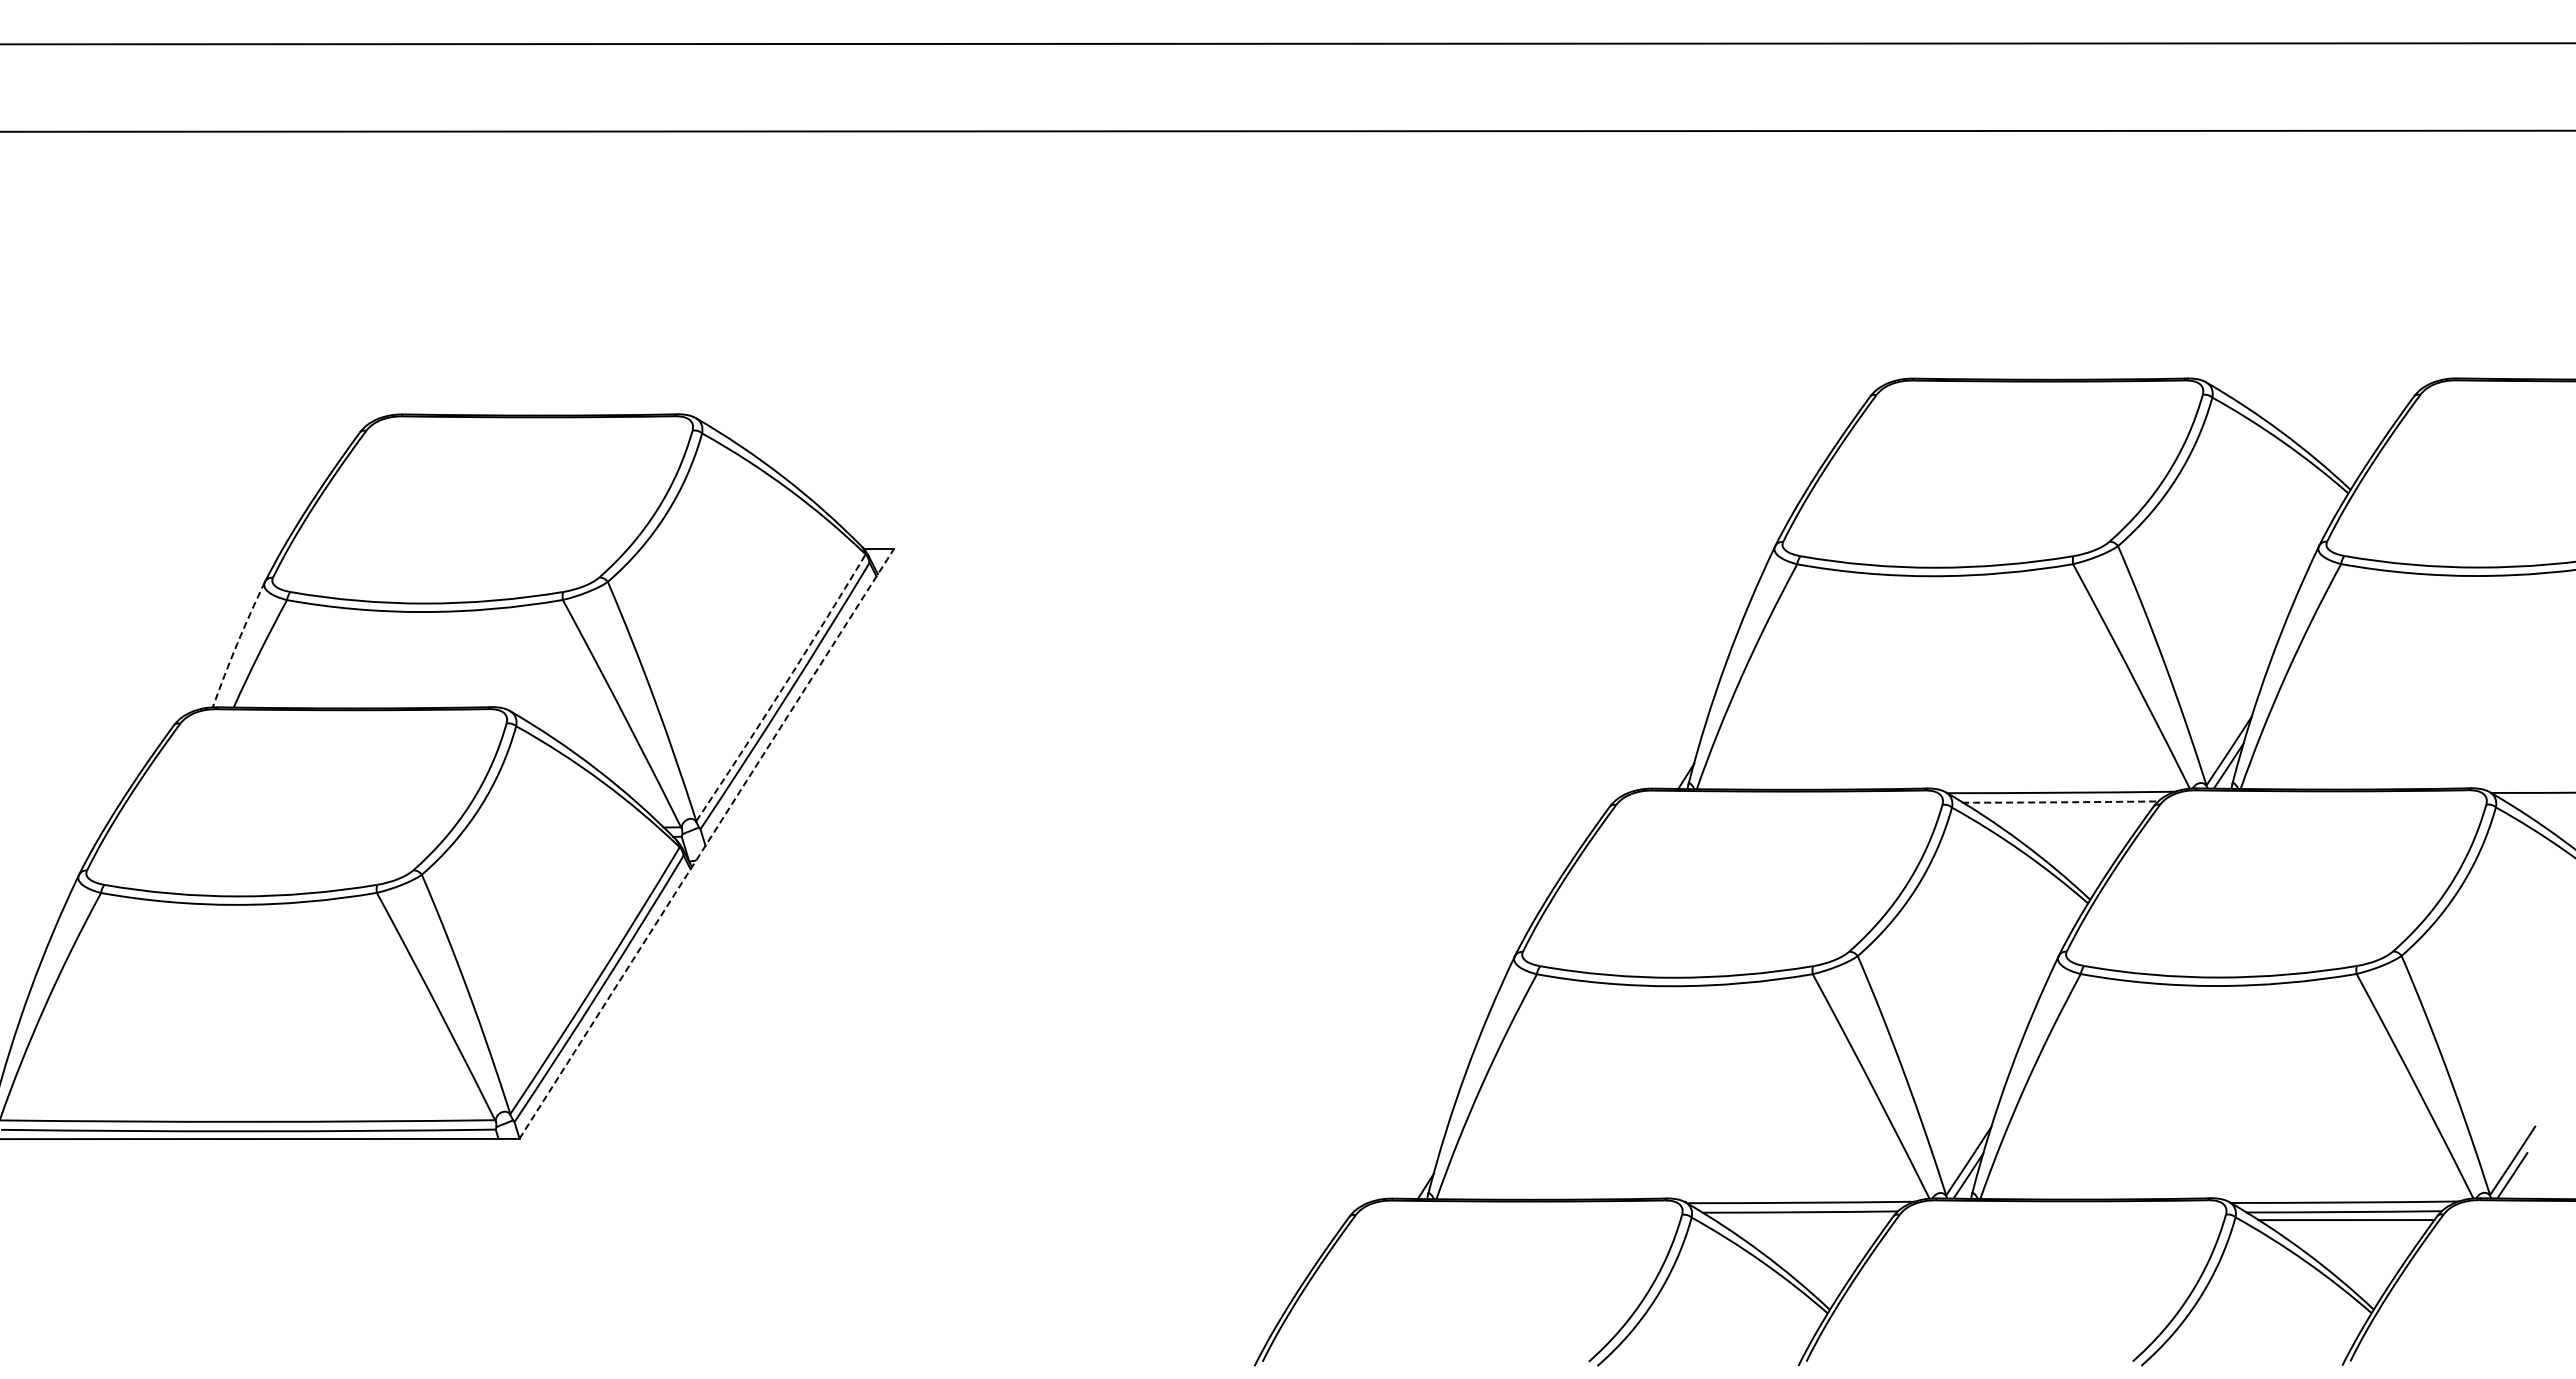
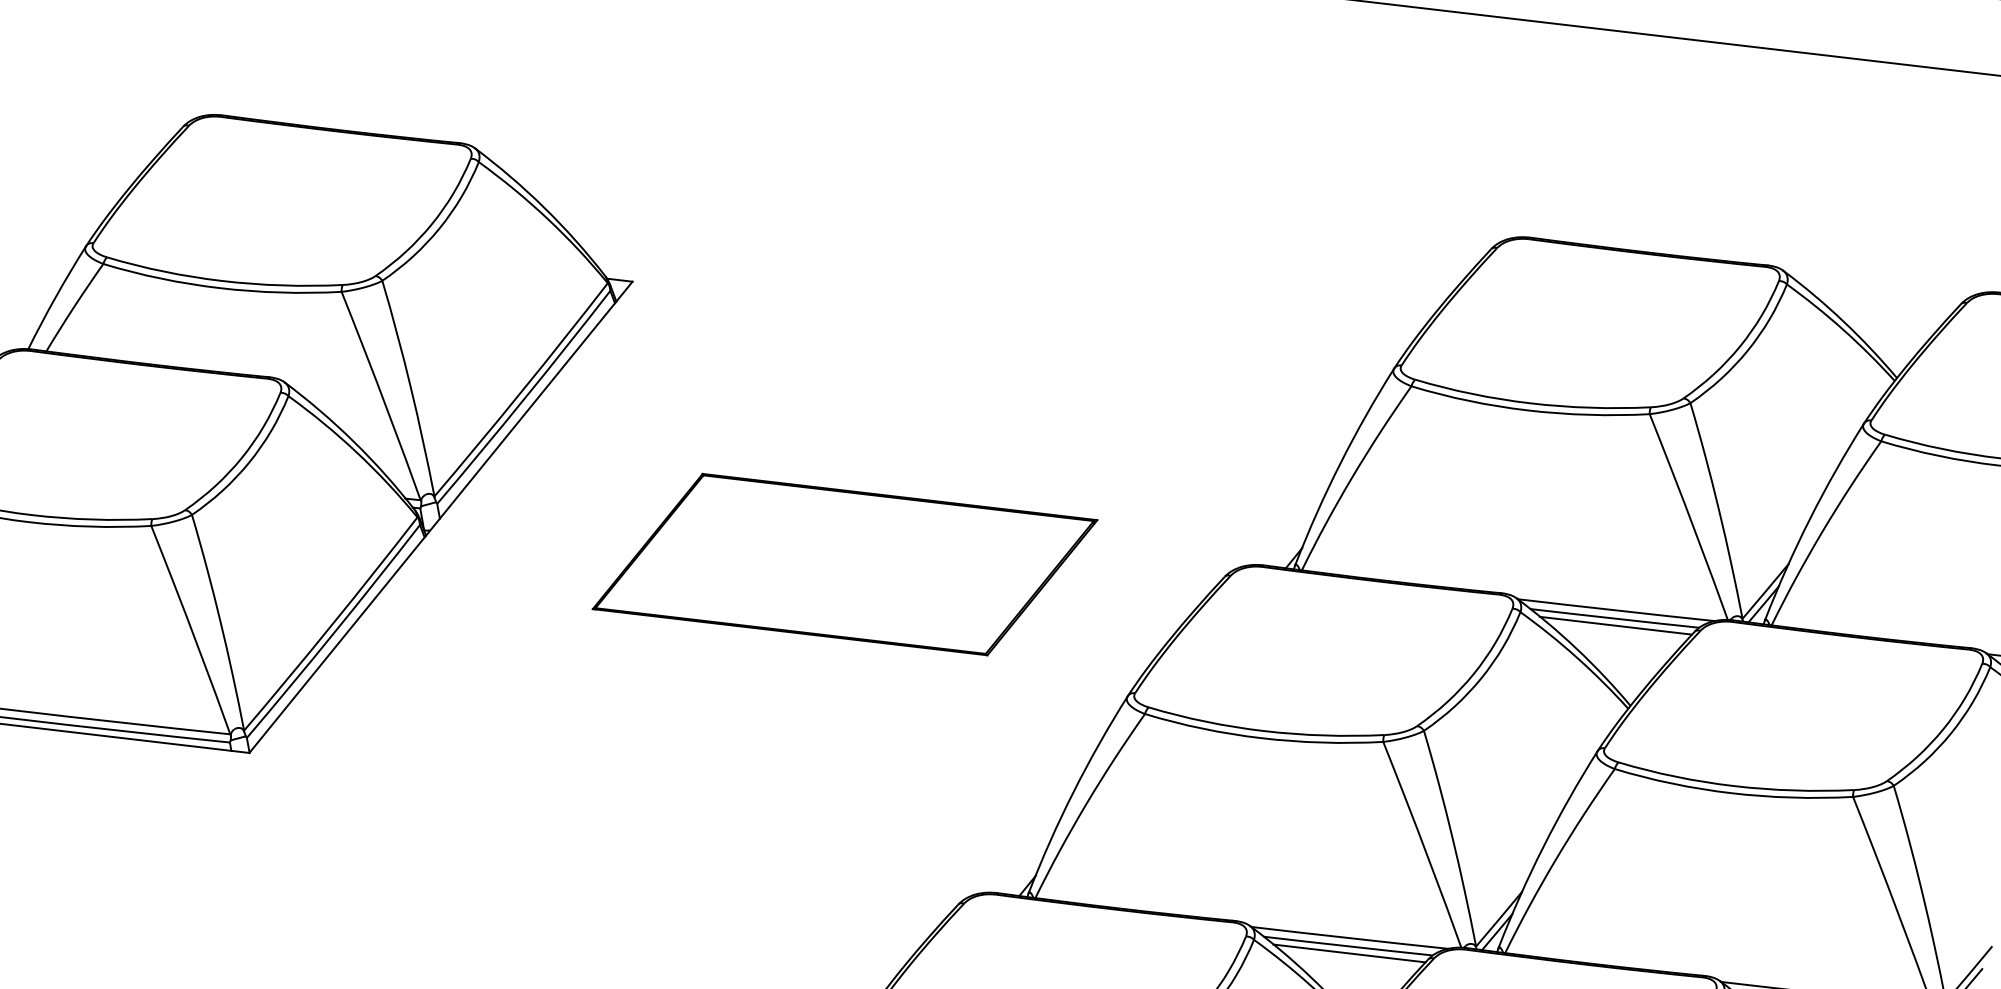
arc: (237, 644) -> (56, 297), dashed -> solid
arc: (782, 688) -> (522, 390), dashed -> solid
arc: (2060, 802) -> (1614, 618), dashed -> solid
line: (2062, 810) -> (1615, 625), added
line: (706, 843) -> (440, 516), dashed -> solid
part: (1174, 843) -> (845, 564), added
line: (1802, 1220) -> (1349, 953), added

